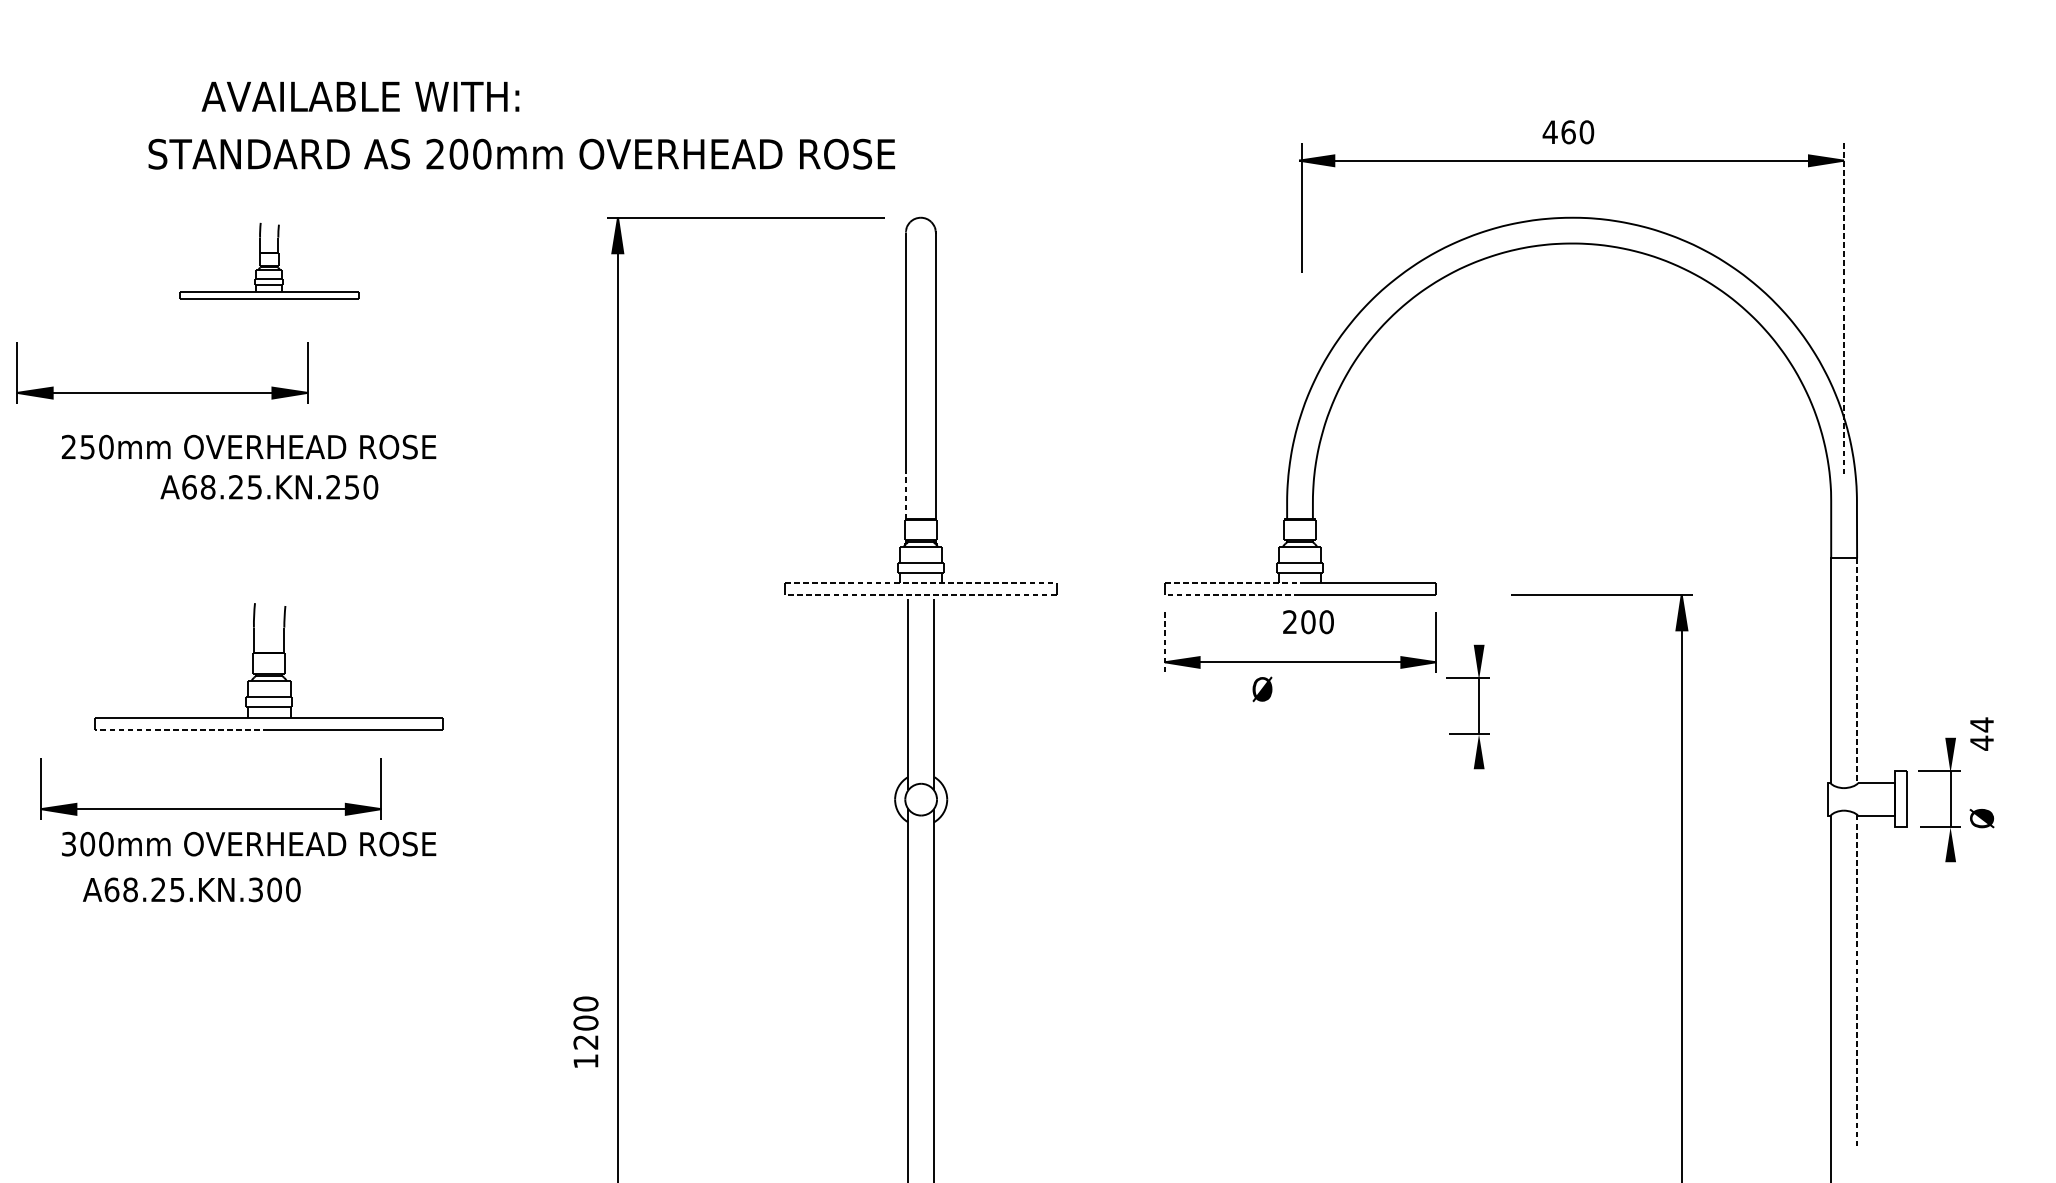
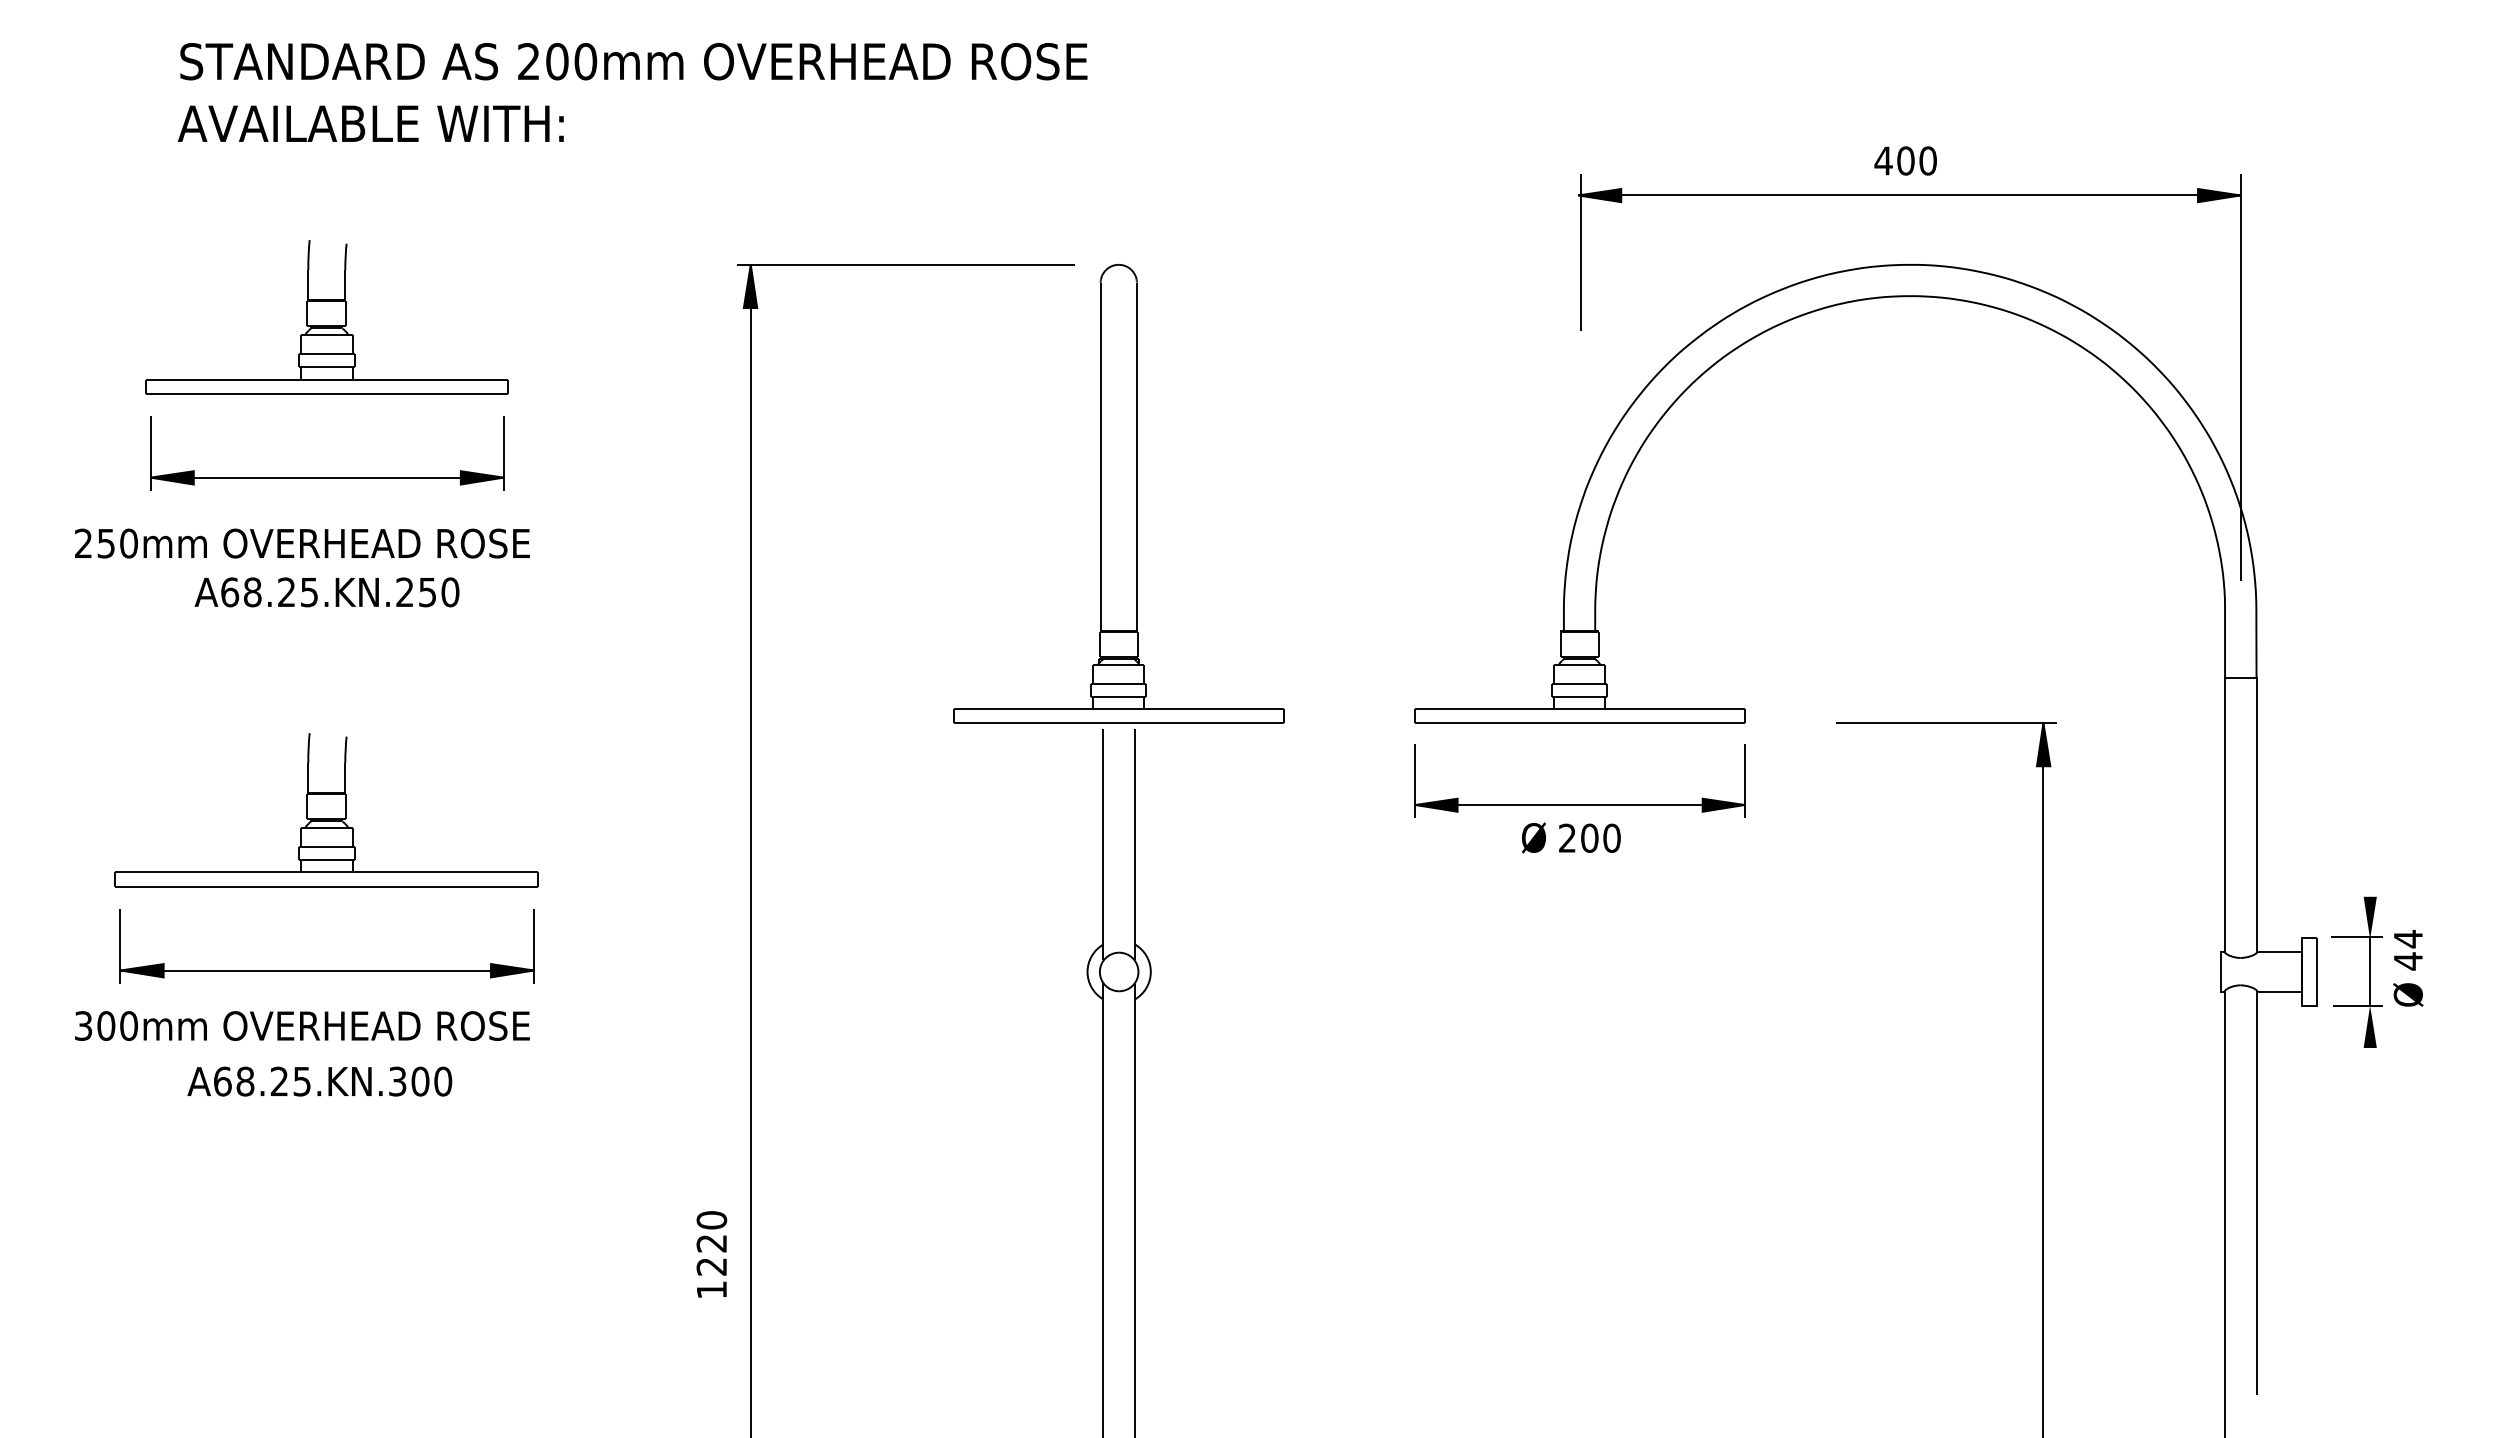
text: (360, 96) -> (370, 123), moved
text: (1568, 131) -> (1905, 160), 460 -> 400
text: (521, 154) -> (633, 61), moved
part: (268, 261) -> (326, 317), size x1.67
line: (1843, 310) -> (2240, 377), dashed -> solid
part: (162, 392) -> (327, 477), moved
line: (905, 495) -> (1100, 602), dashed -> solid
line: (920, 583) -> (1118, 709), dashed -> solid
line: (1232, 583) -> (1497, 709), dashed -> solid
line: (920, 595) -> (1118, 723), dashed -> solid
line: (1231, 595) -> (1496, 723), dashed -> solid
text: (1308, 621) -> (1589, 837), moved
line: (1165, 642) -> (1415, 781), dashed -> solid
line: (1857, 671) -> (2256, 816), dashed -> solid
part: (1478, 706) -> (1796, 858), removed
line: (182, 729) -> (221, 886), dashed -> solid
text: (1982, 734) -> (2408, 950), moved
part: (210, 809) -> (326, 970), moved
text: (191, 889) -> (319, 1081), moved
line: (1857, 981) -> (2256, 1193), dashed -> solid
text: (585, 1023) -> (711, 1243), 1200 -> 1220

